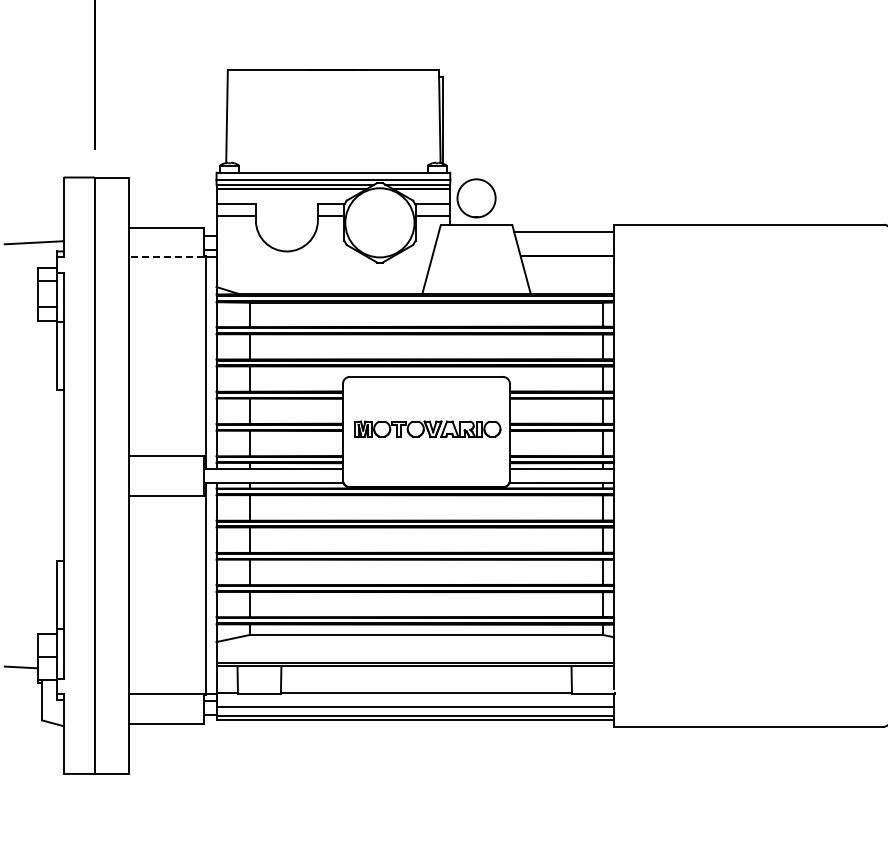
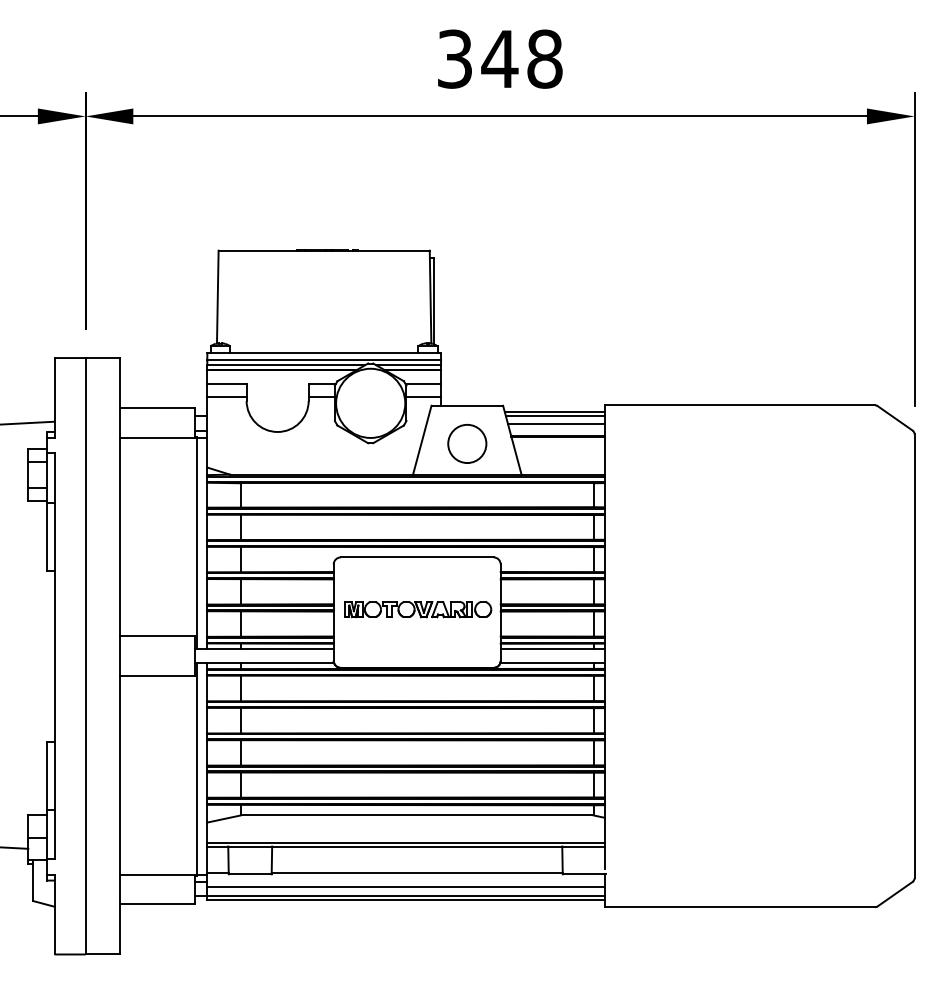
circle: (476, 197) -> (467, 443), moved
line: (563, 235) -> (554, 416), added
line: (564, 242) -> (555, 423), added
line: (166, 256) -> (157, 437), dashed -> solid

